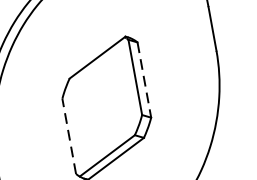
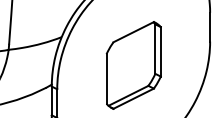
line: (143, 79) -> (160, 51), dashed -> solid
line: (69, 137) -> (106, 79), dashed -> solid

